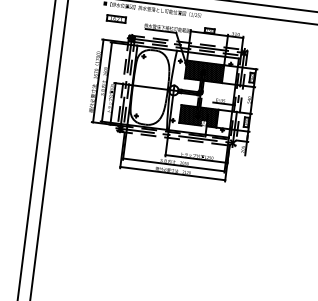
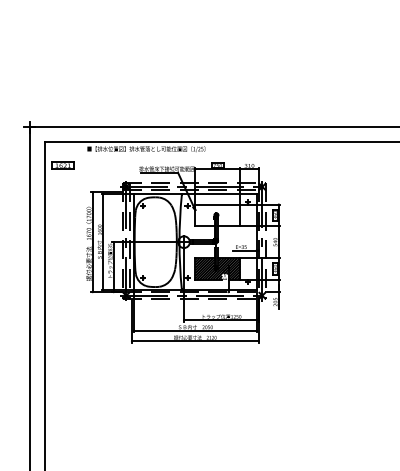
part: (116, 18) -> (62, 165), moved
hatch: (204, 71) -> (217, 215), removed

